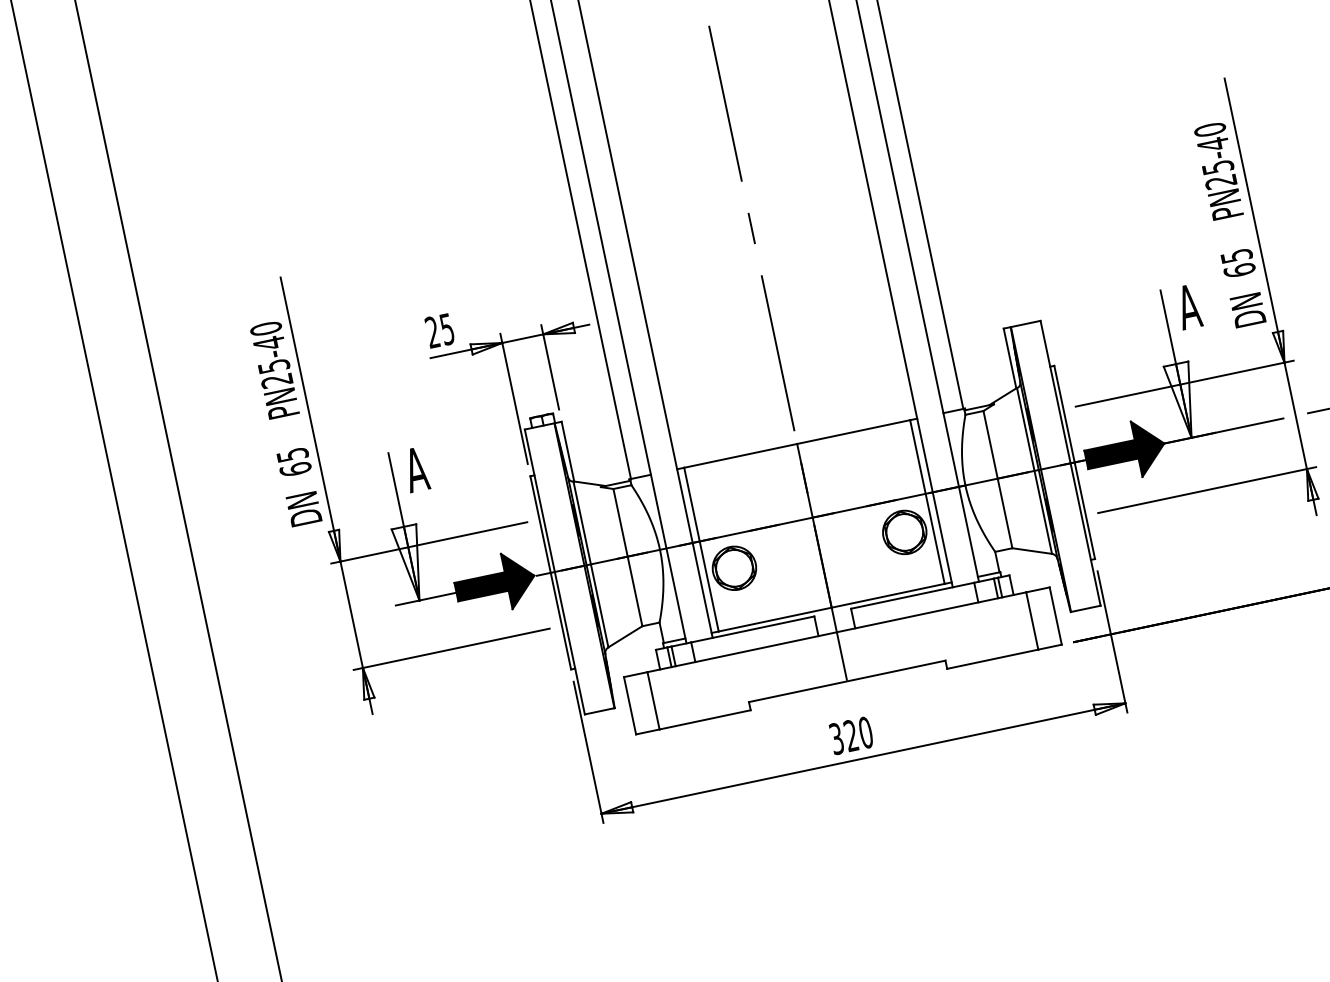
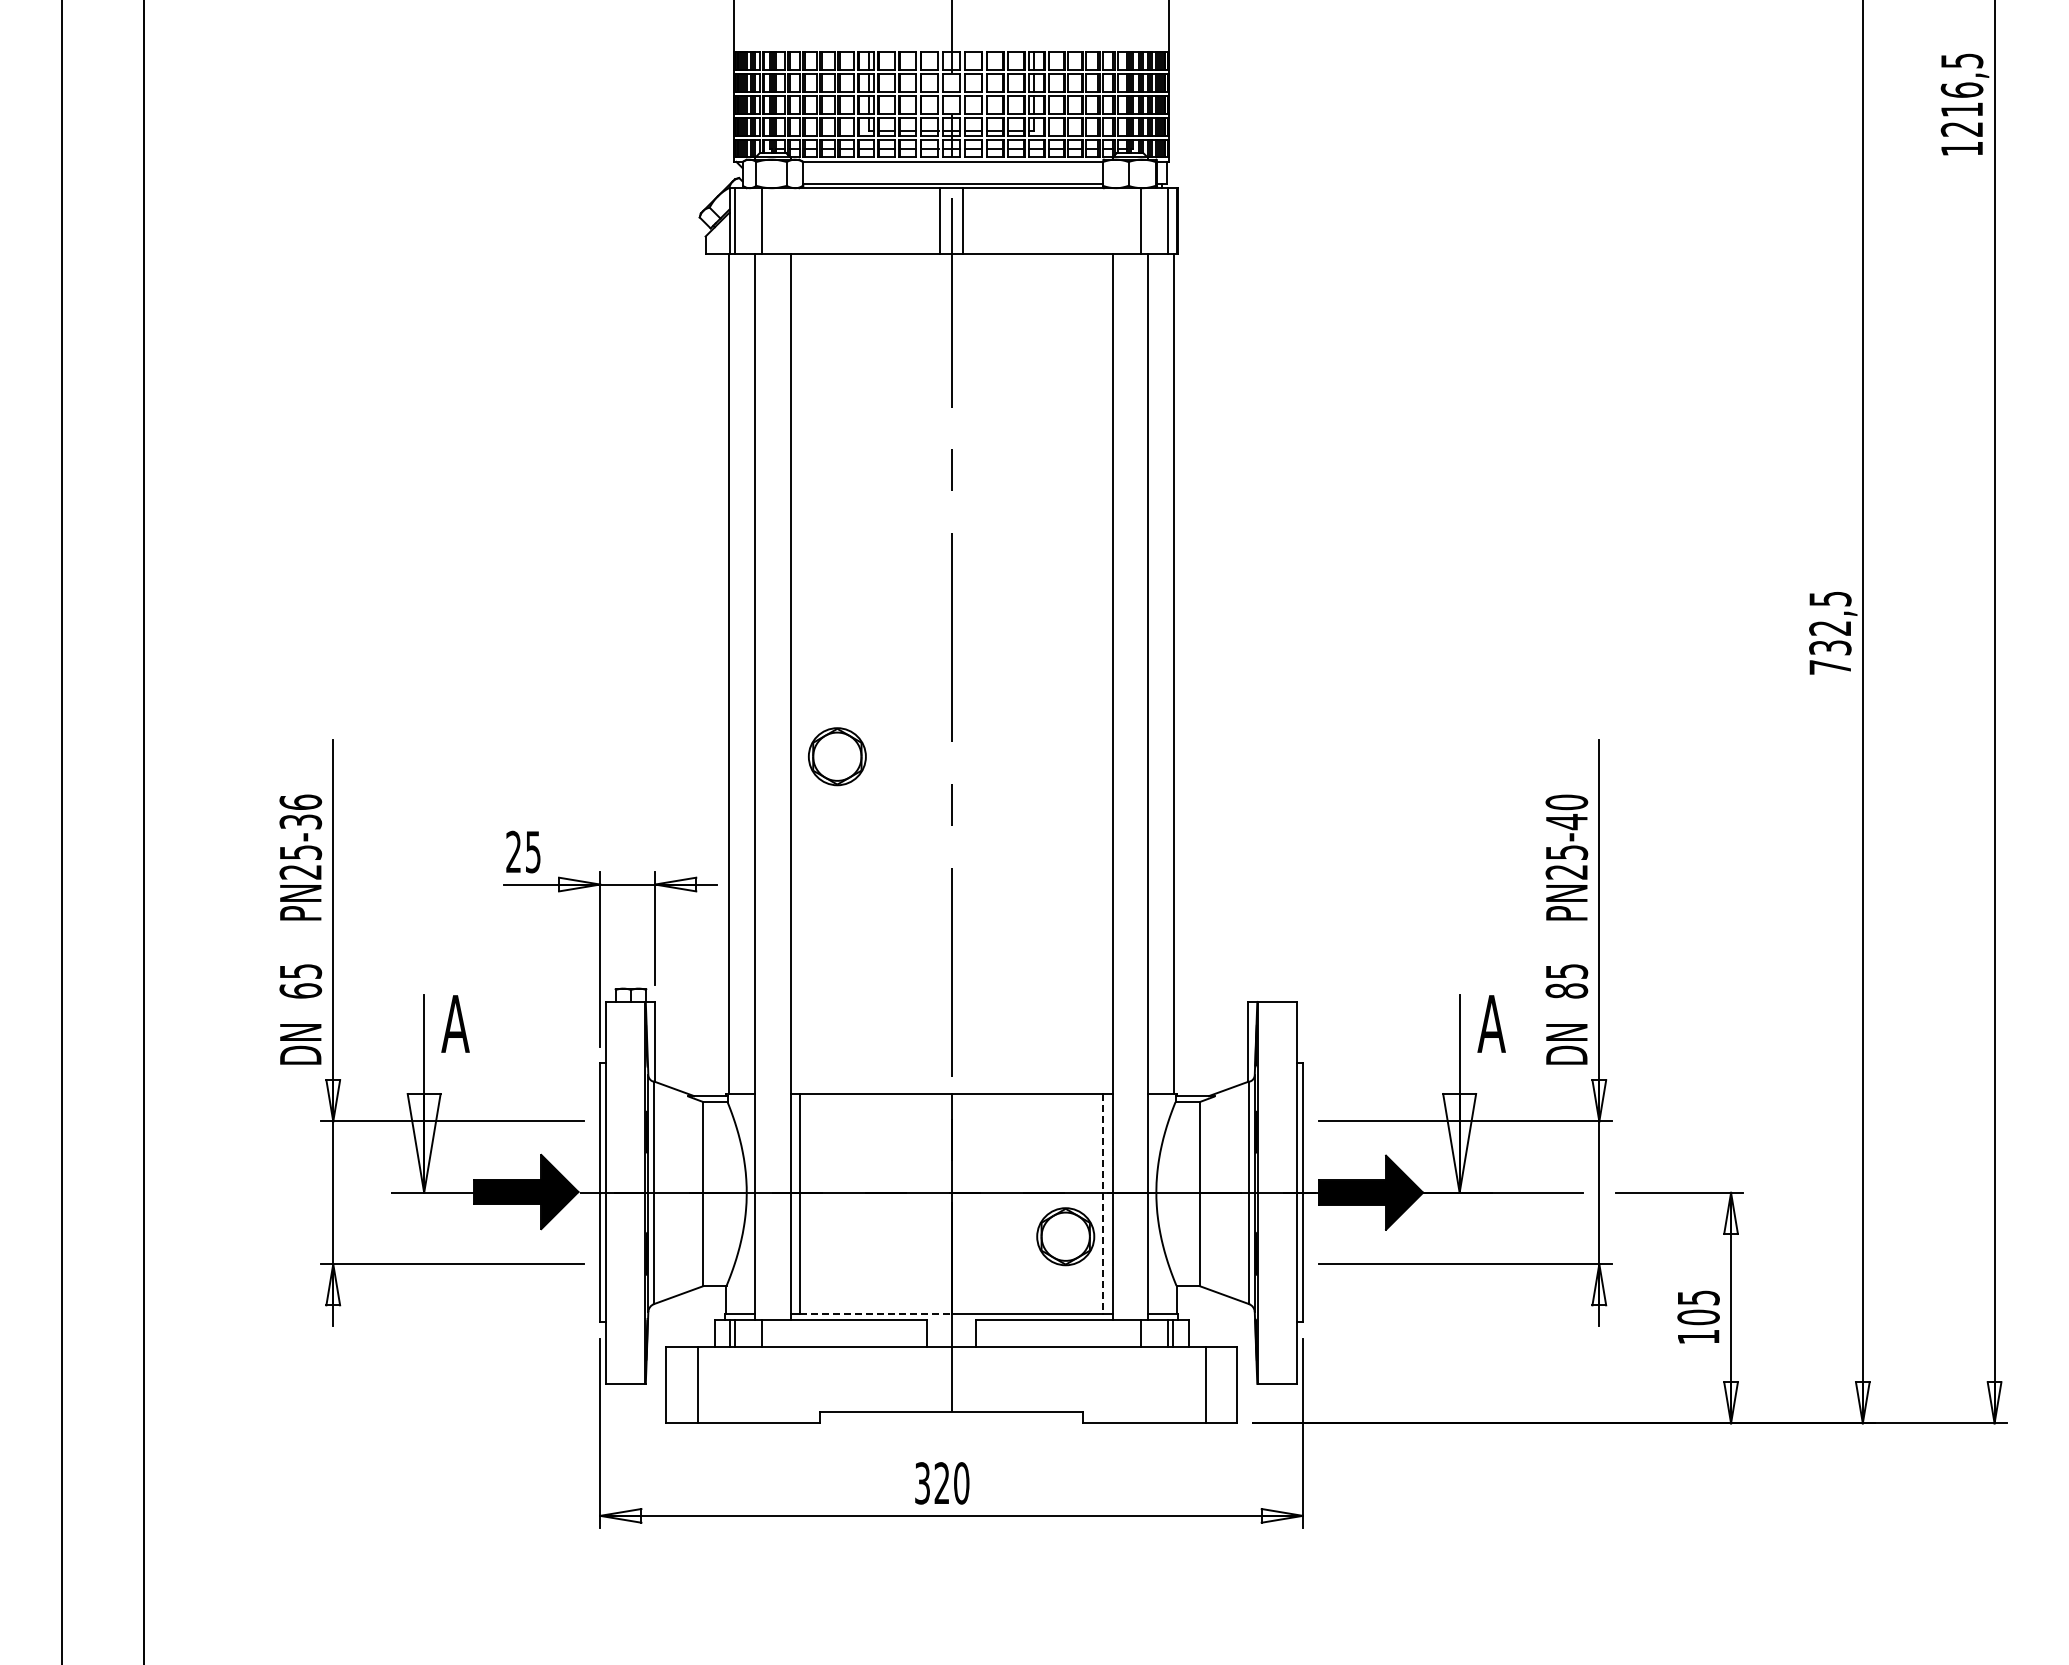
text: (1239, 270) -> (1566, 990), 65 -> 85
text: (267, 336) -> (300, 812), PN25-40 -> PN25-36
line: (927, 501) -> (1103, 1203), solid -> dashed
part: (734, 568) -> (837, 756), moved
line: (774, 619) -> (875, 1313), solid -> dashed

